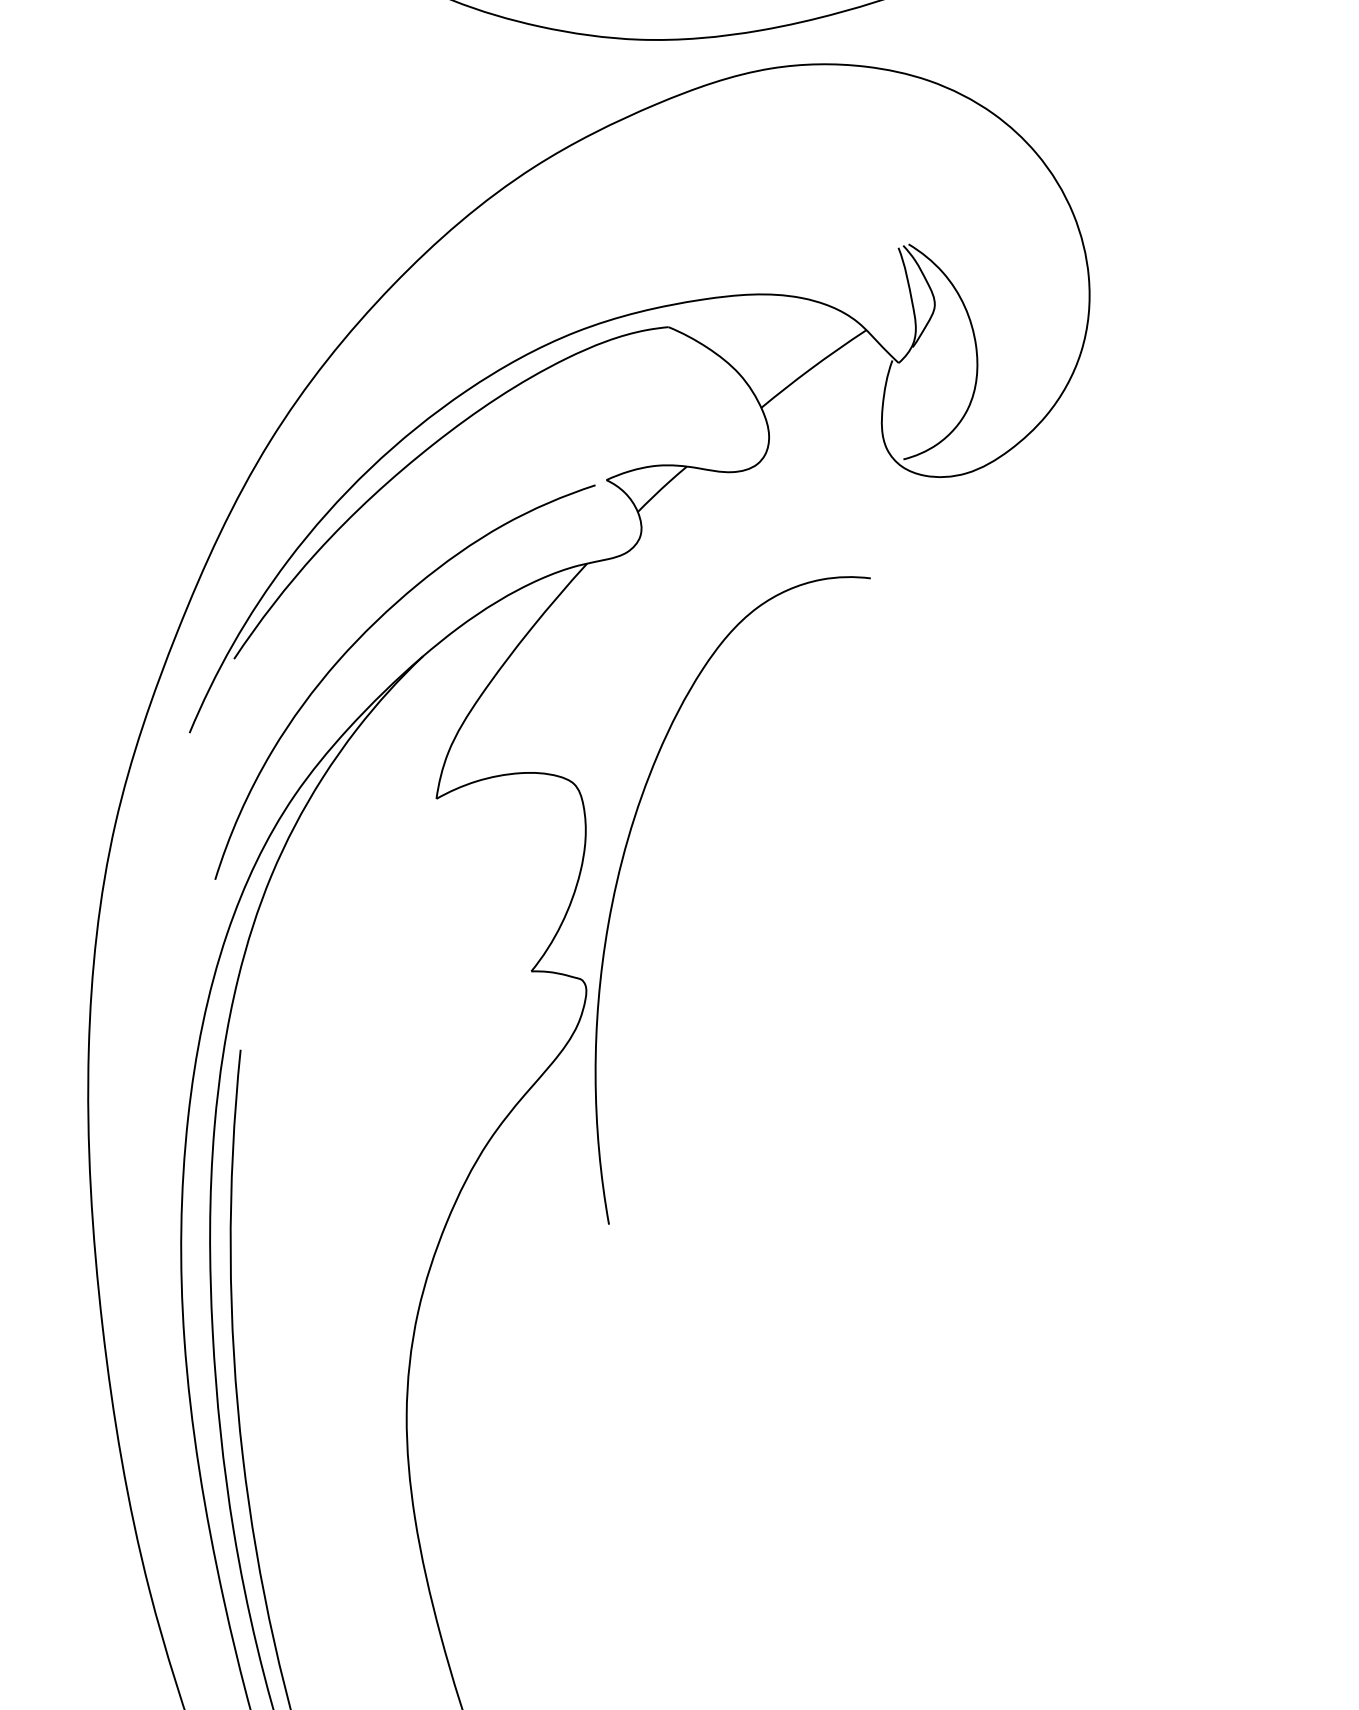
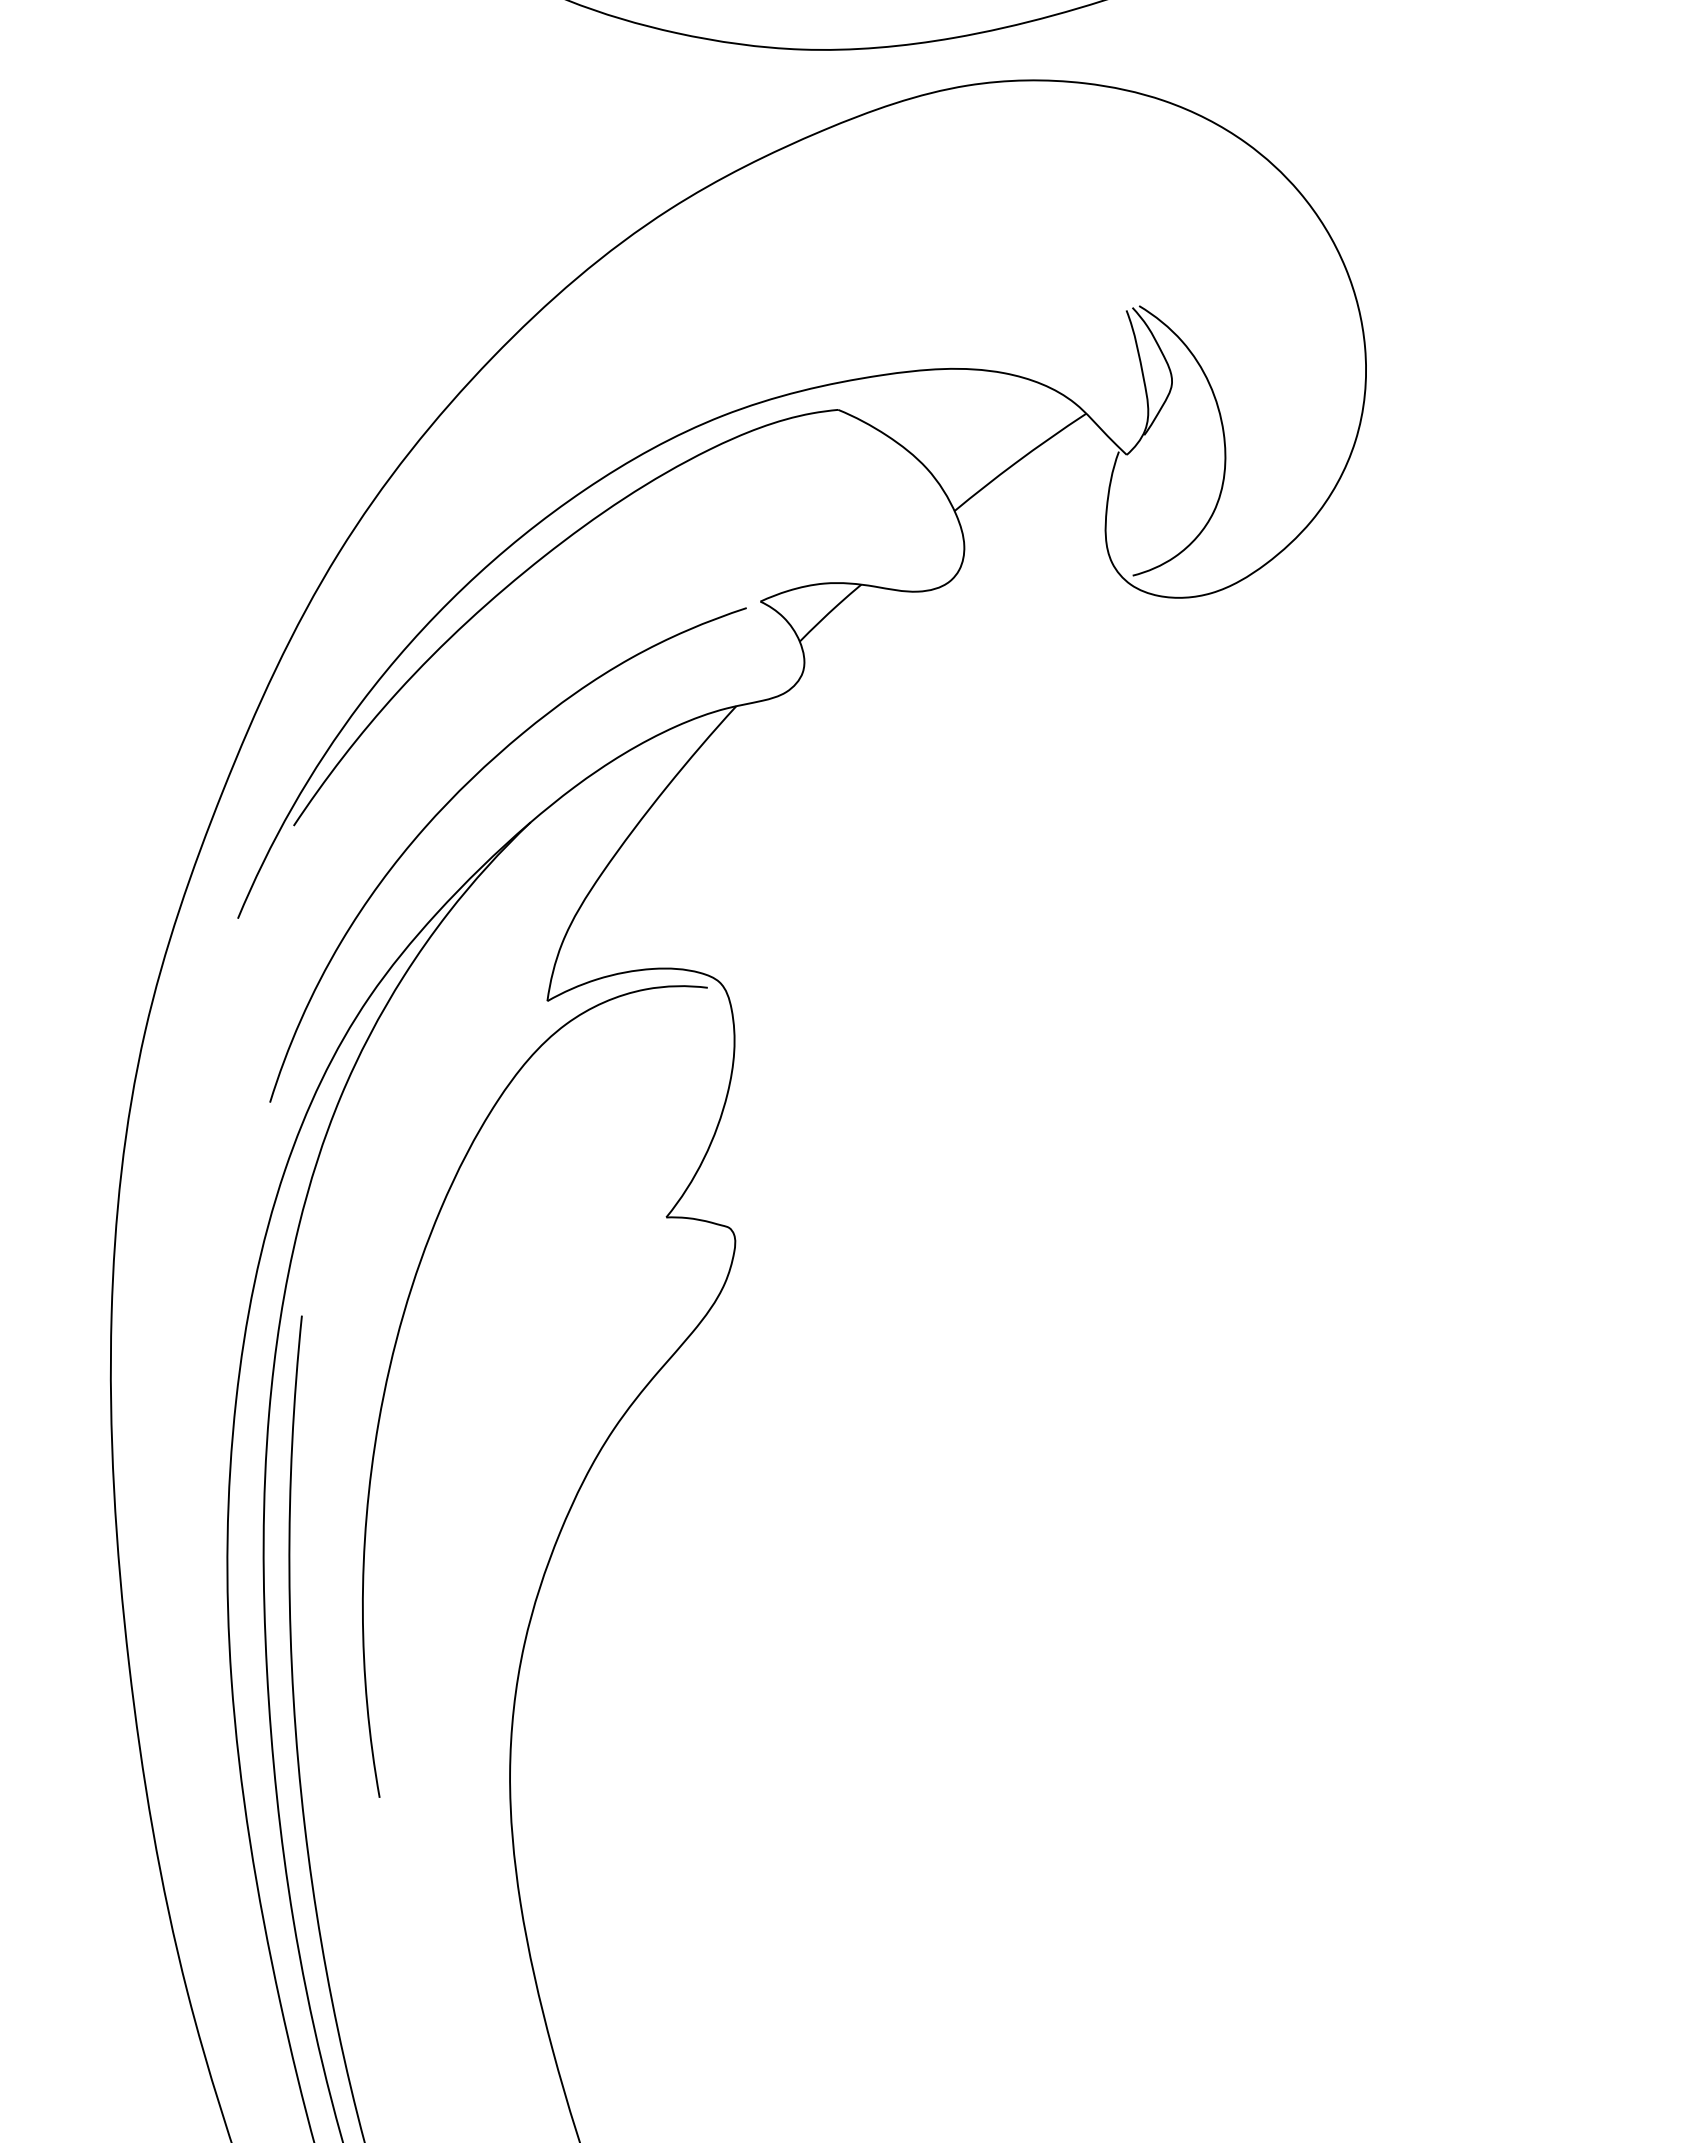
curve: (619, 876) -> (392, 1361), moved

